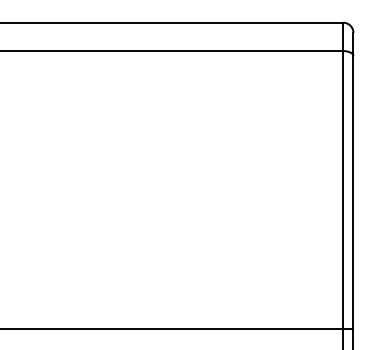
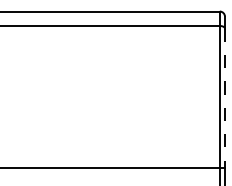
line: (352, 193) -> (224, 98), solid -> dashed

